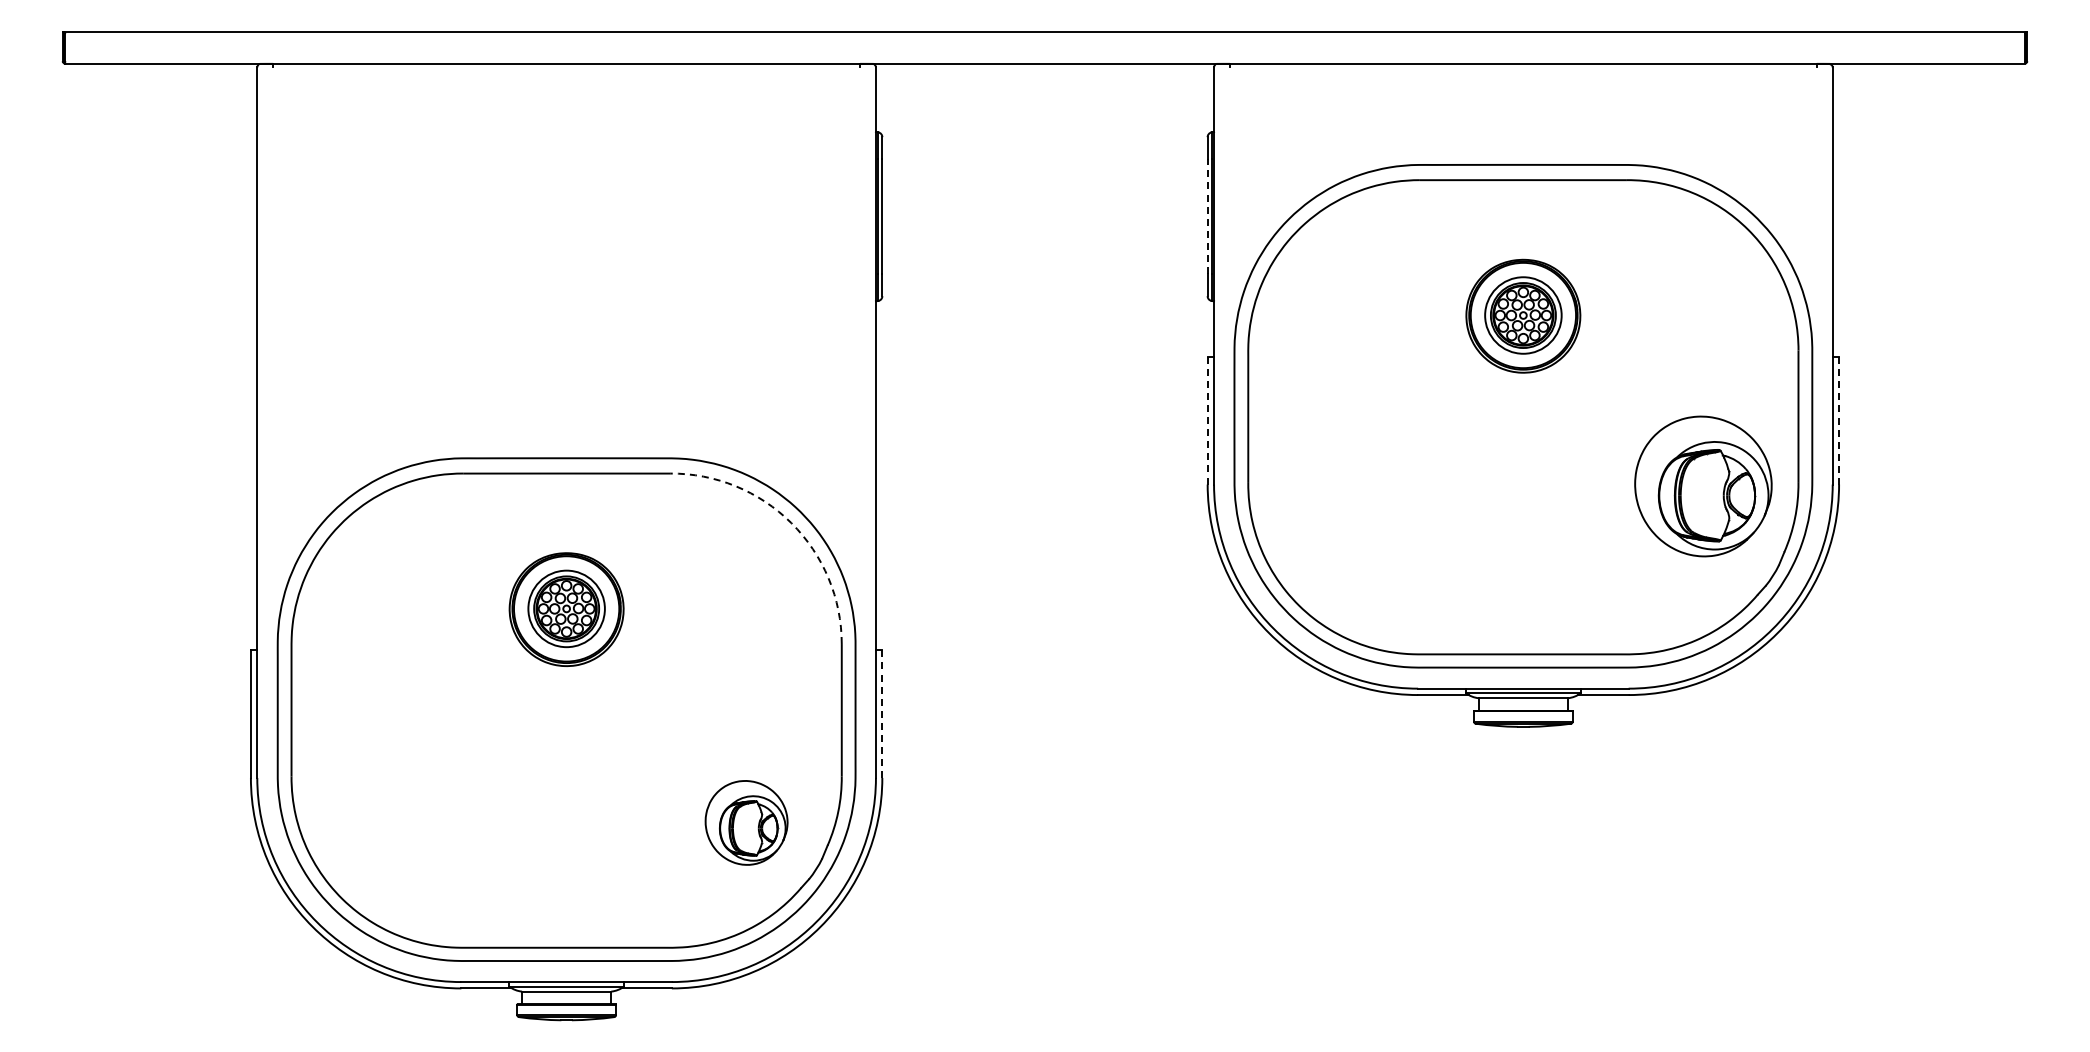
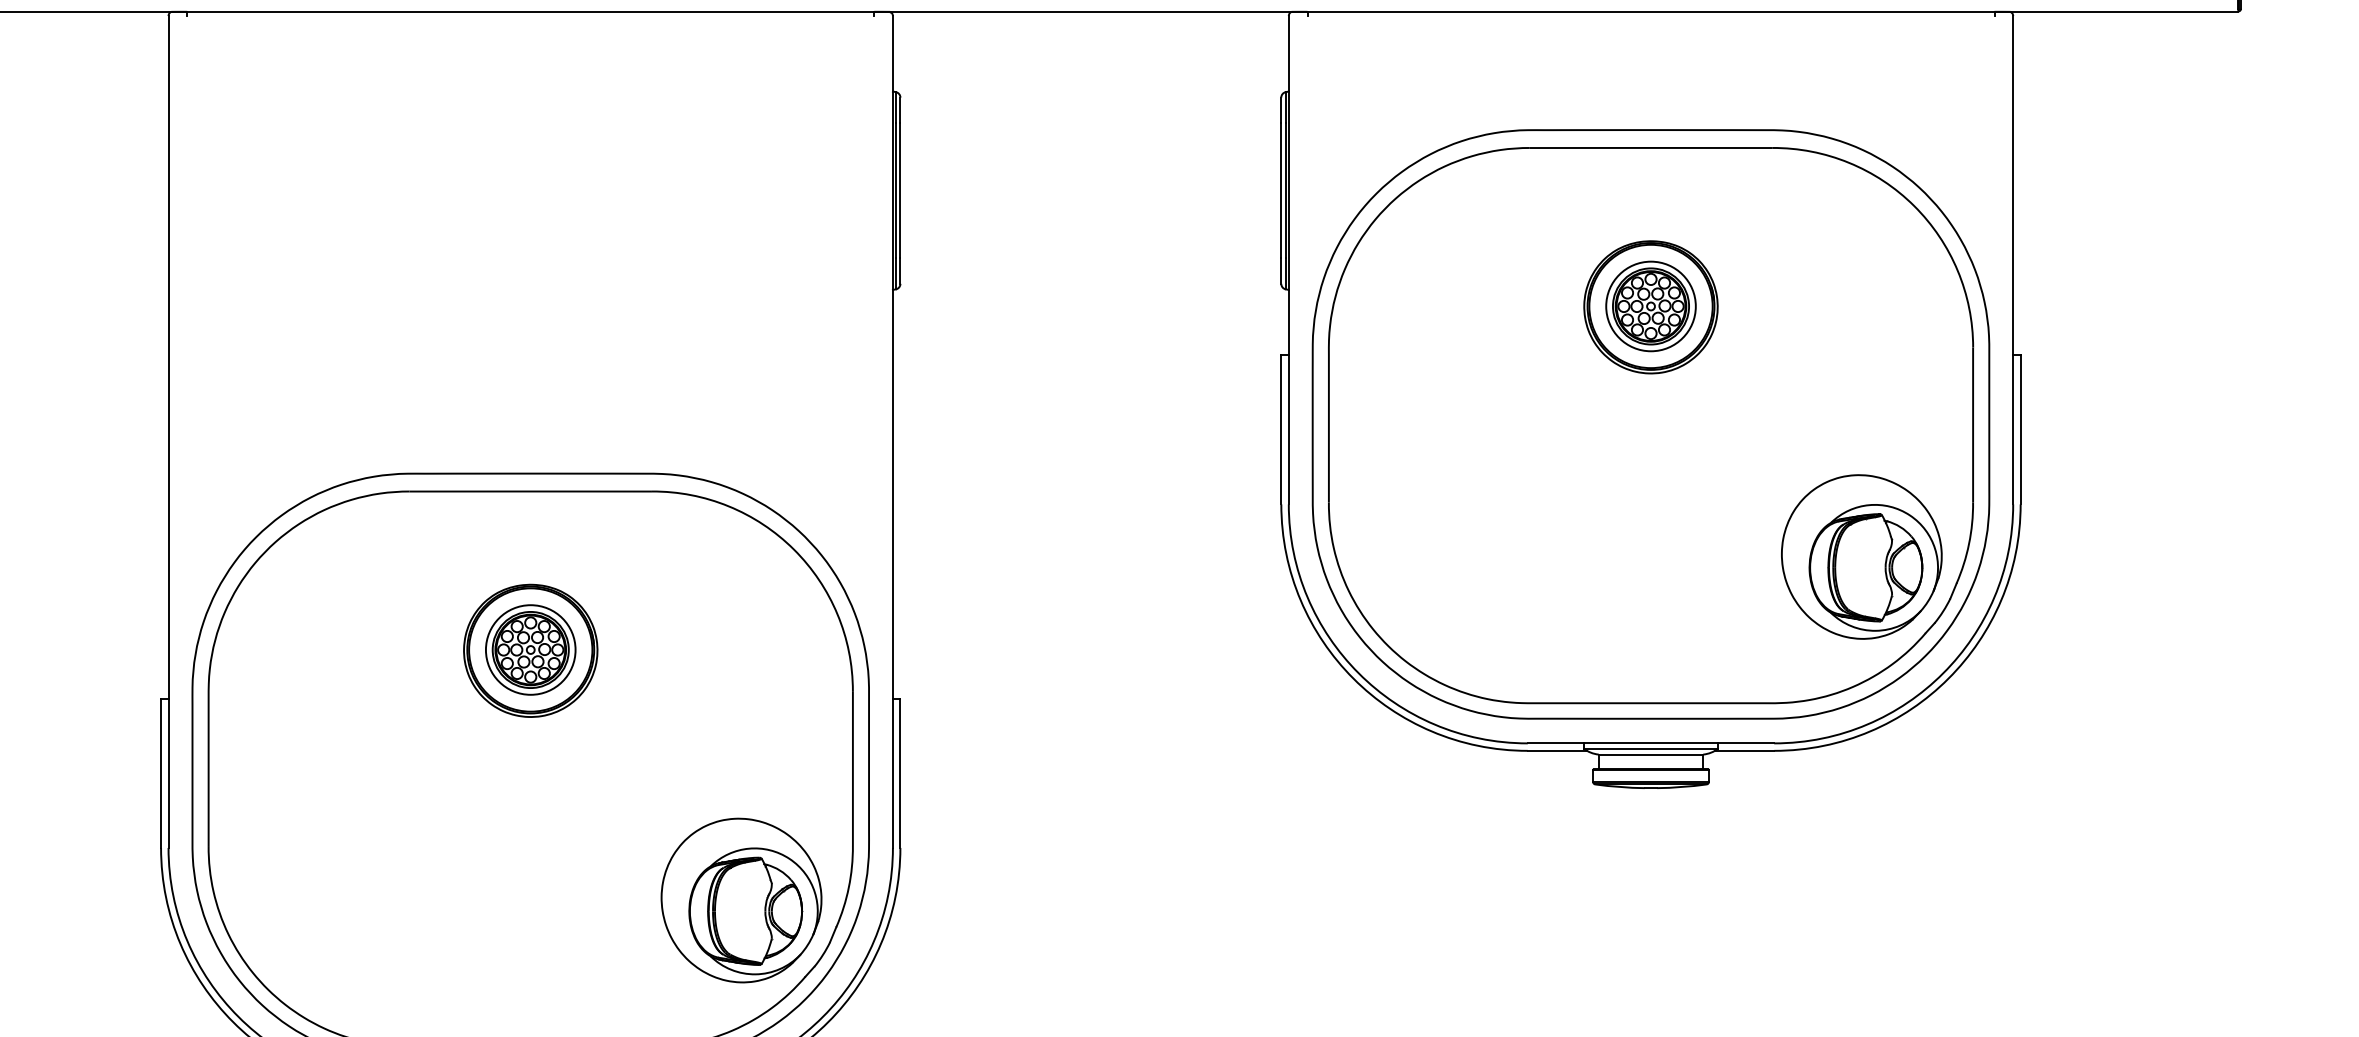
line: (1207, 216) -> (1281, 190), dashed -> solid
line: (1207, 420) -> (1281, 429), dashed -> solid
line: (1839, 420) -> (2021, 429), dashed -> solid
part: (1703, 486) -> (1861, 557), moved
arc: (791, 523) -> (794, 549), dashed -> solid
line: (882, 714) -> (900, 773), dashed -> solid
part: (746, 822) -> (741, 900), size x1.67

